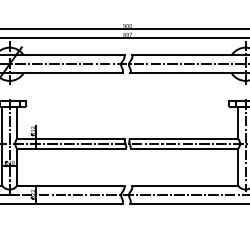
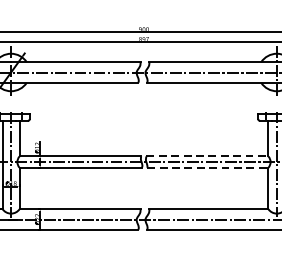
line: (184, 138) -> (208, 156), solid -> dashed
line: (184, 148) -> (208, 167), solid -> dashed

